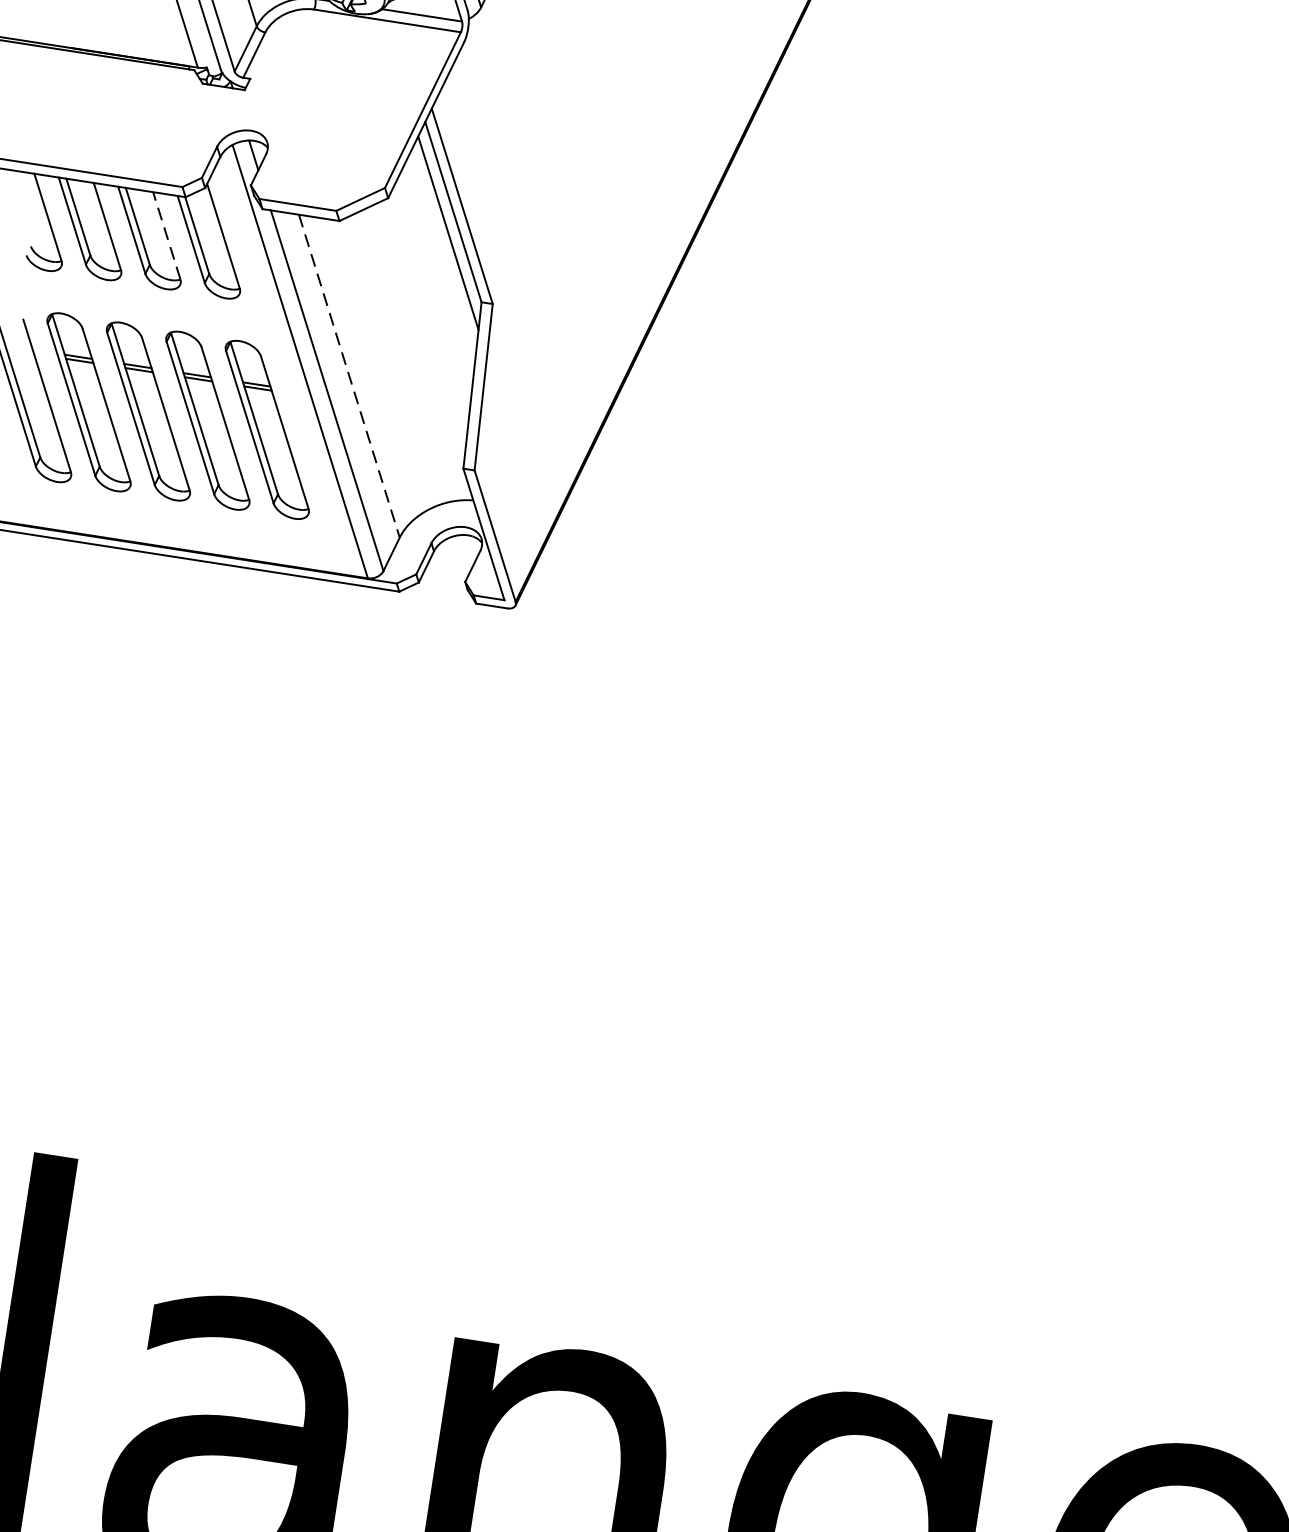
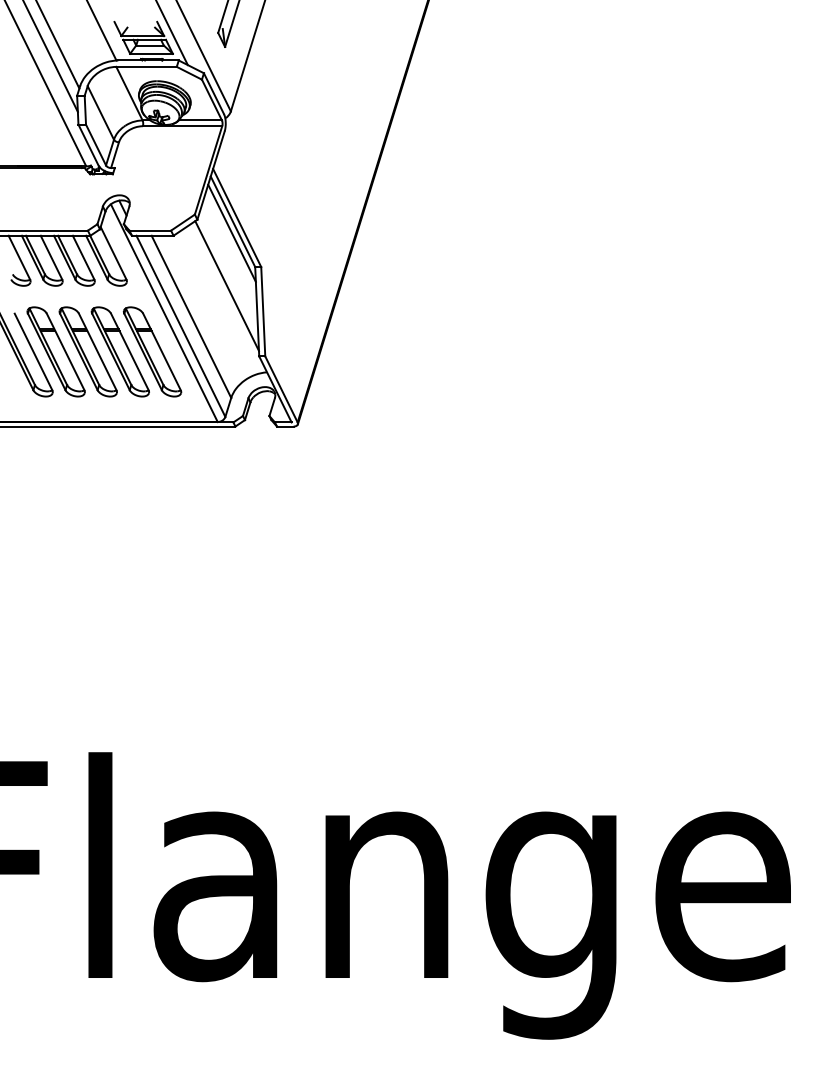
line: (166, 235) -> (83, 257), dashed -> solid
line: (423, 328) -> (226, 285), added
line: (349, 377) -> (191, 317), dashed -> solid

